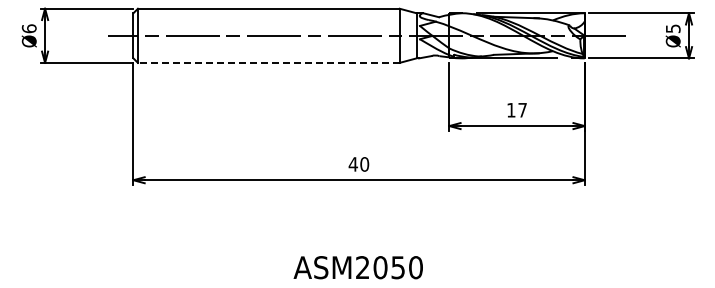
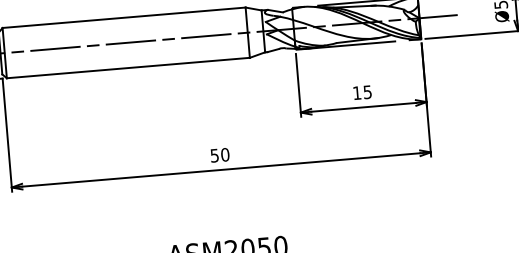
line: (268, 62) -> (128, 67), dashed -> solid
text: (522, 110) -> (367, 92), 17 -> 15
text: (352, 164) -> (213, 155), 40 -> 50

